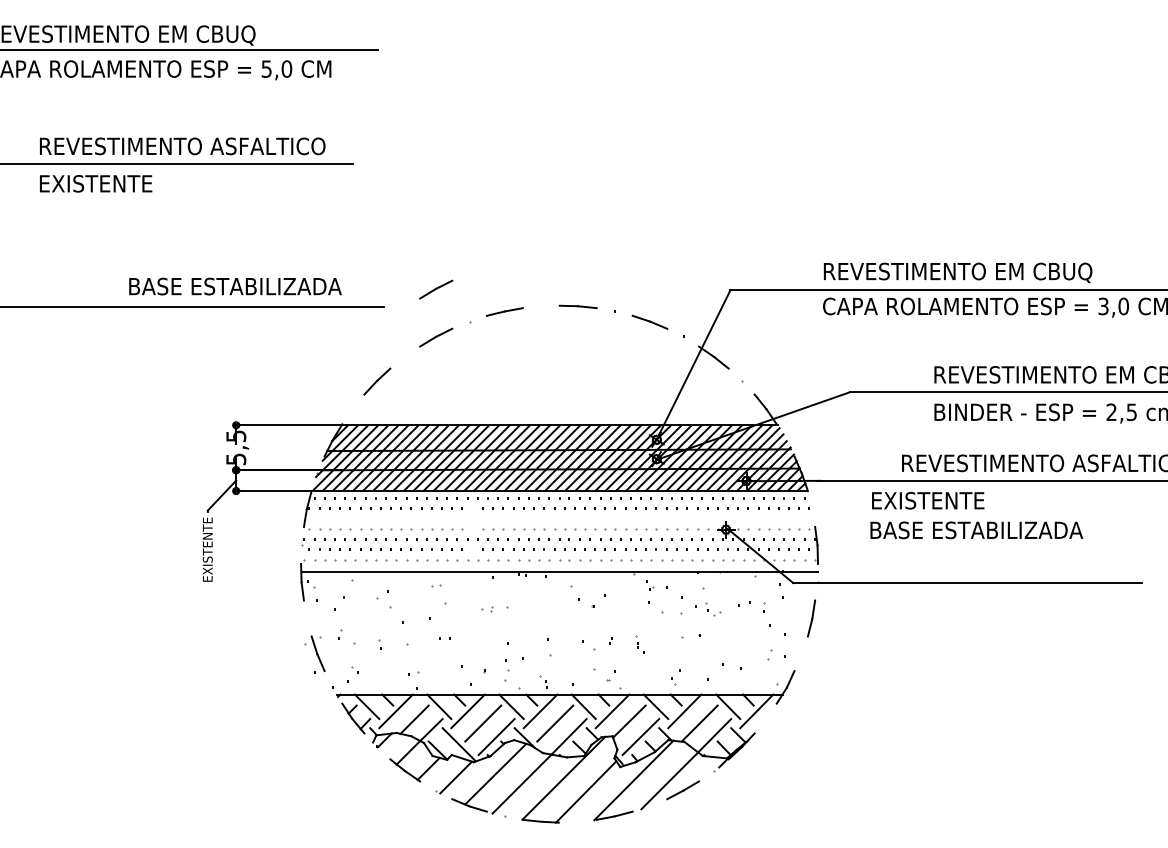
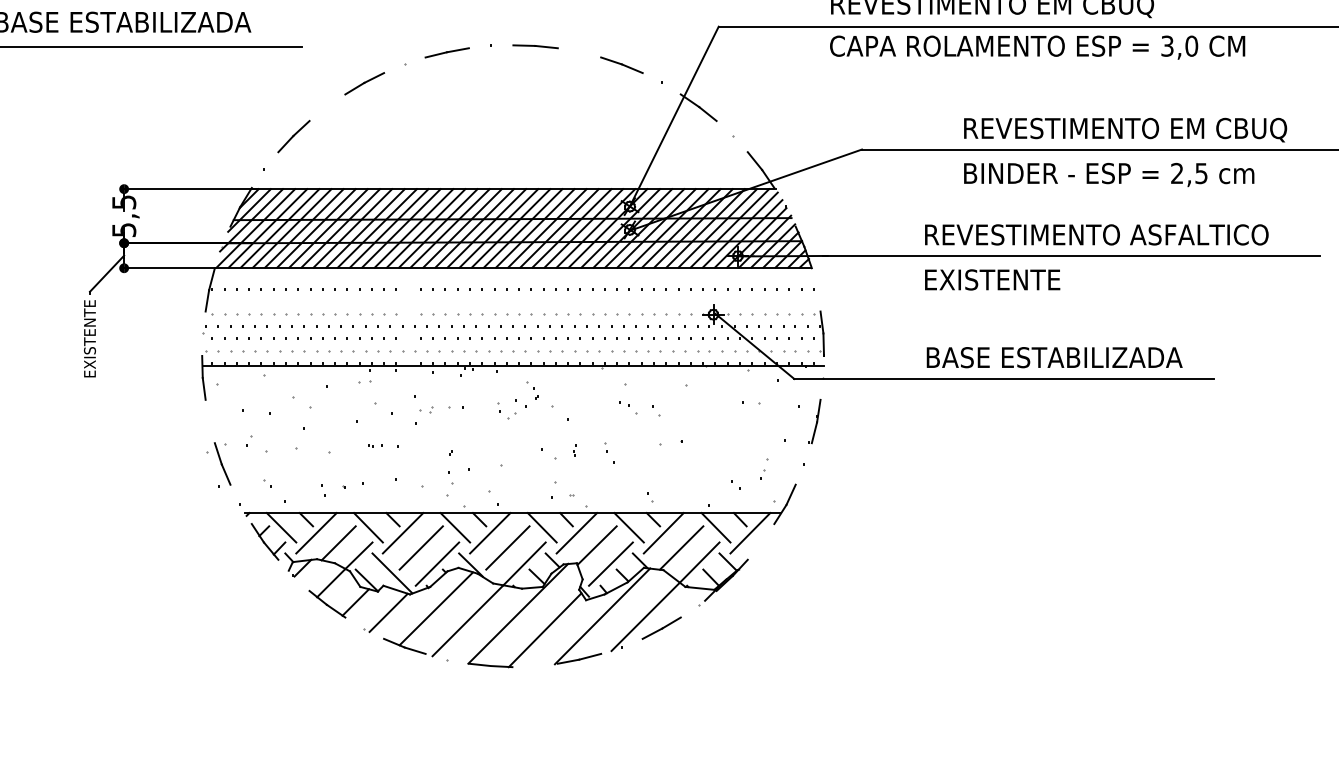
line: (436, 289) -> (365, 25), removed
text: (928, 500) -> (992, 279), moved
text: (976, 530) -> (1054, 357), moved
part: (713, 609) -> (507, 410), moved

